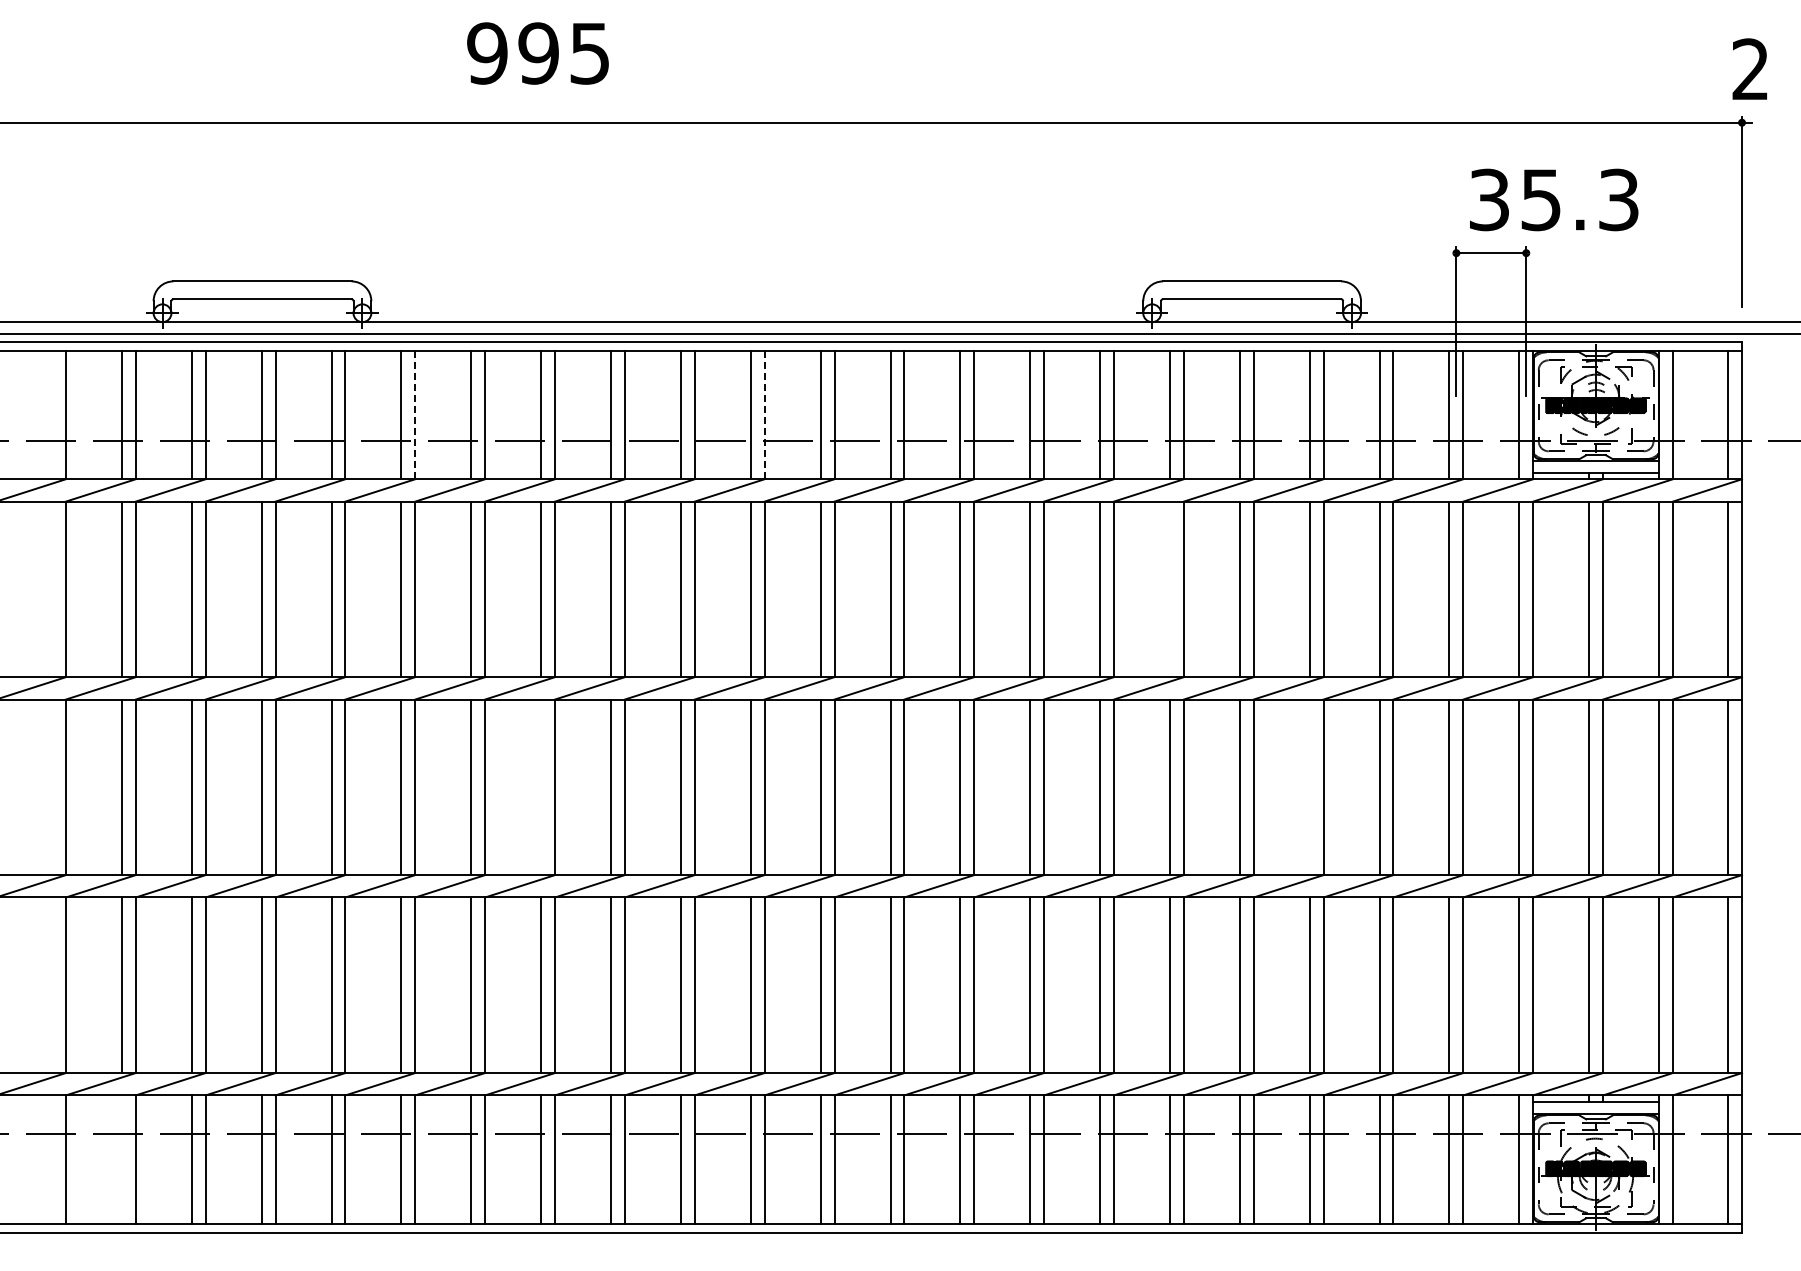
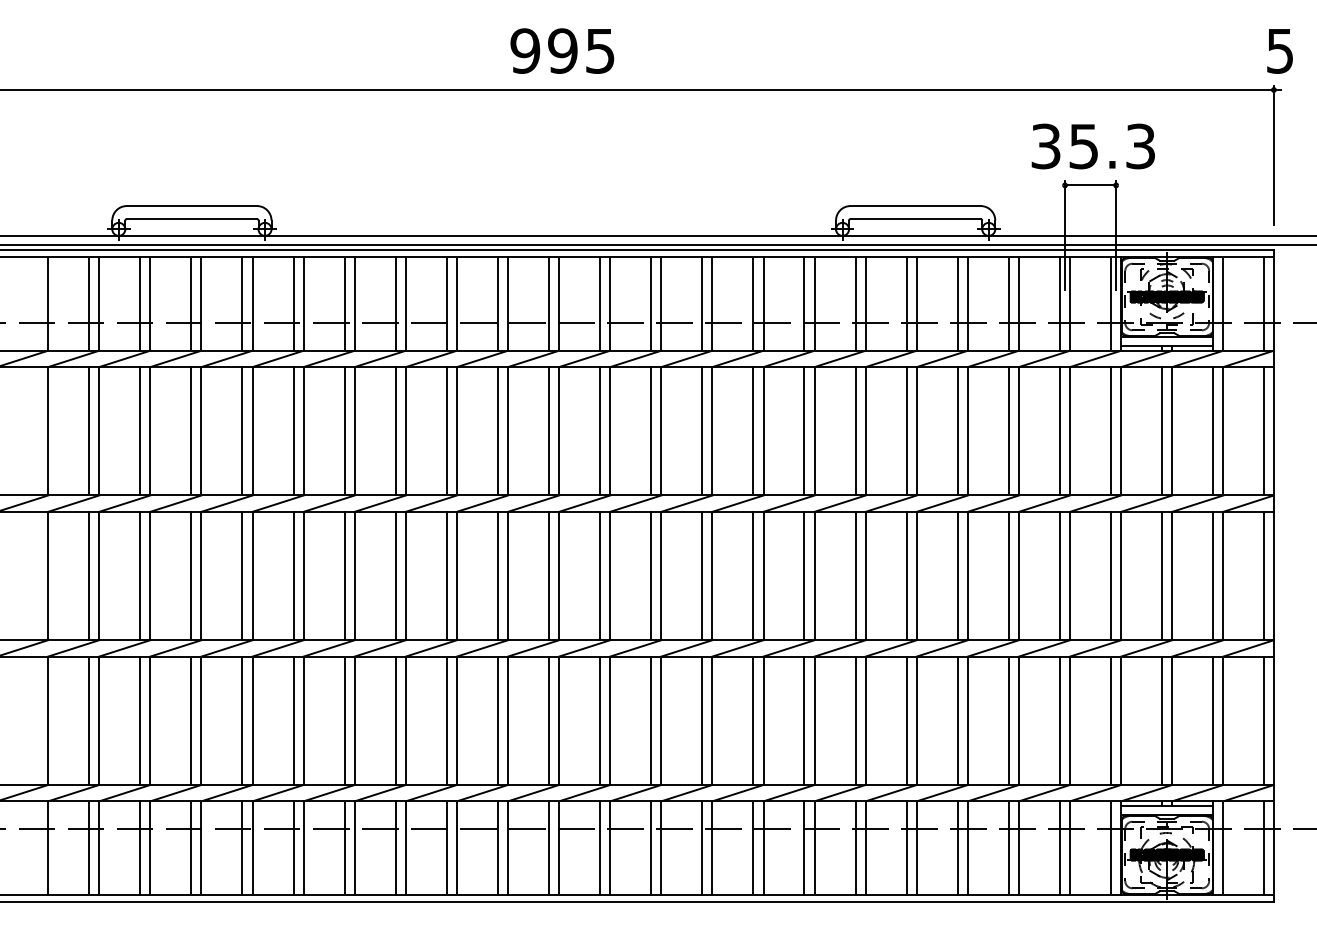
text: (537, 53) -> (561, 51), moved
text: (1749, 69) -> (1279, 51), 2 -> 5
text: (1554, 199) -> (1093, 146), moved
line: (415, 415) -> (303, 304), dashed -> solid
line: (764, 415) -> (559, 304), dashed -> solid
line: (1170, 589) -> (855, 431), added
line: (541, 787) -> (395, 576), added
line: (1309, 787) -> (957, 576), added
line: (121, 1159) -> (88, 848), added

